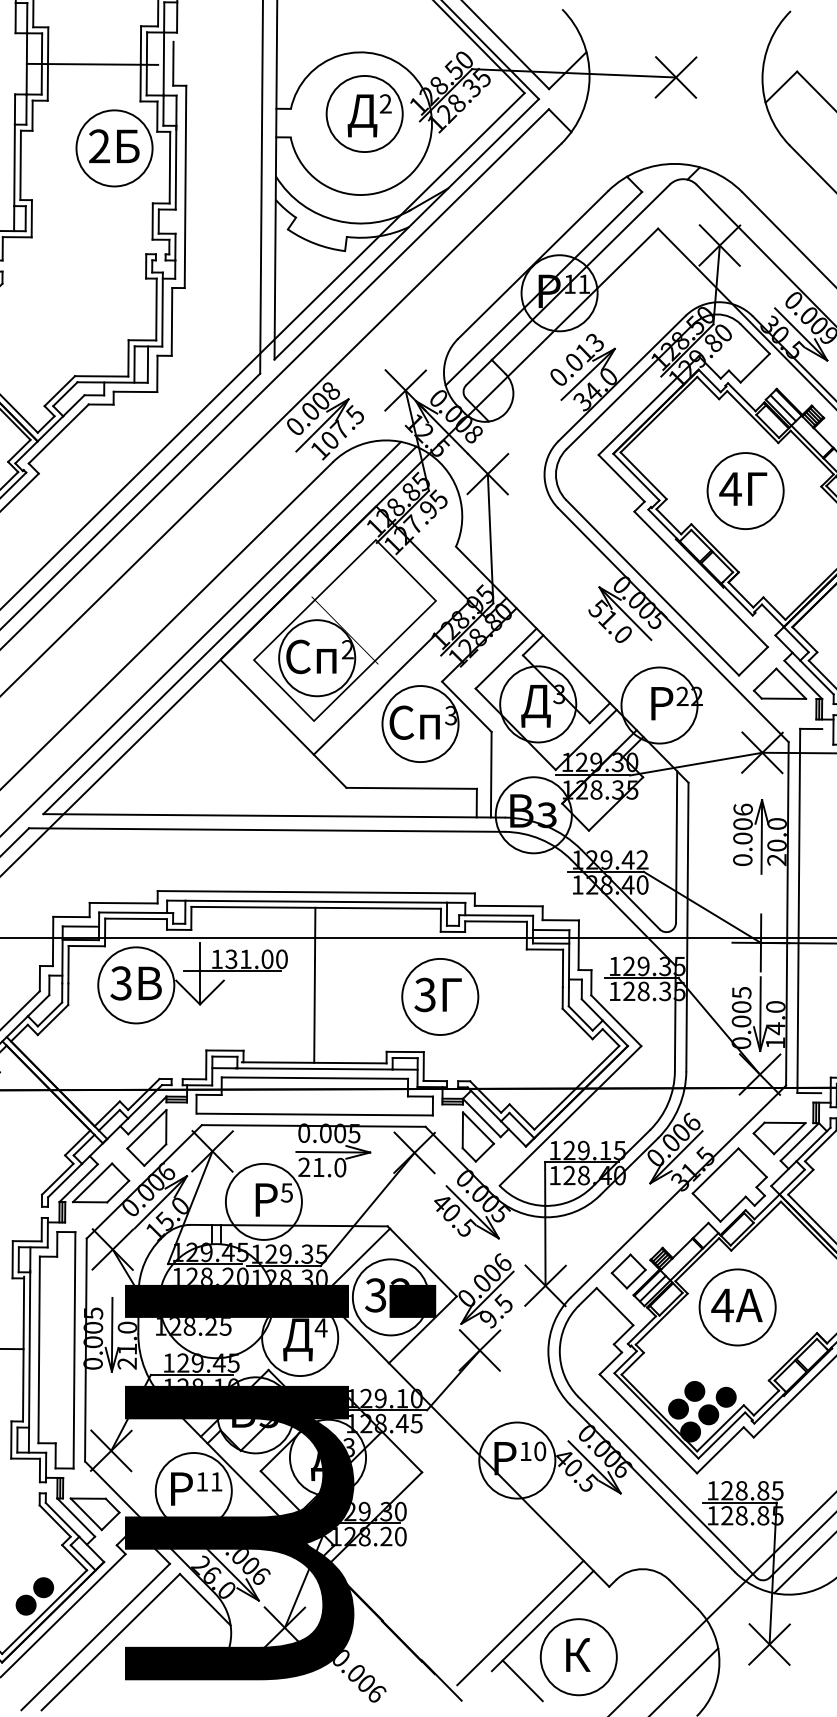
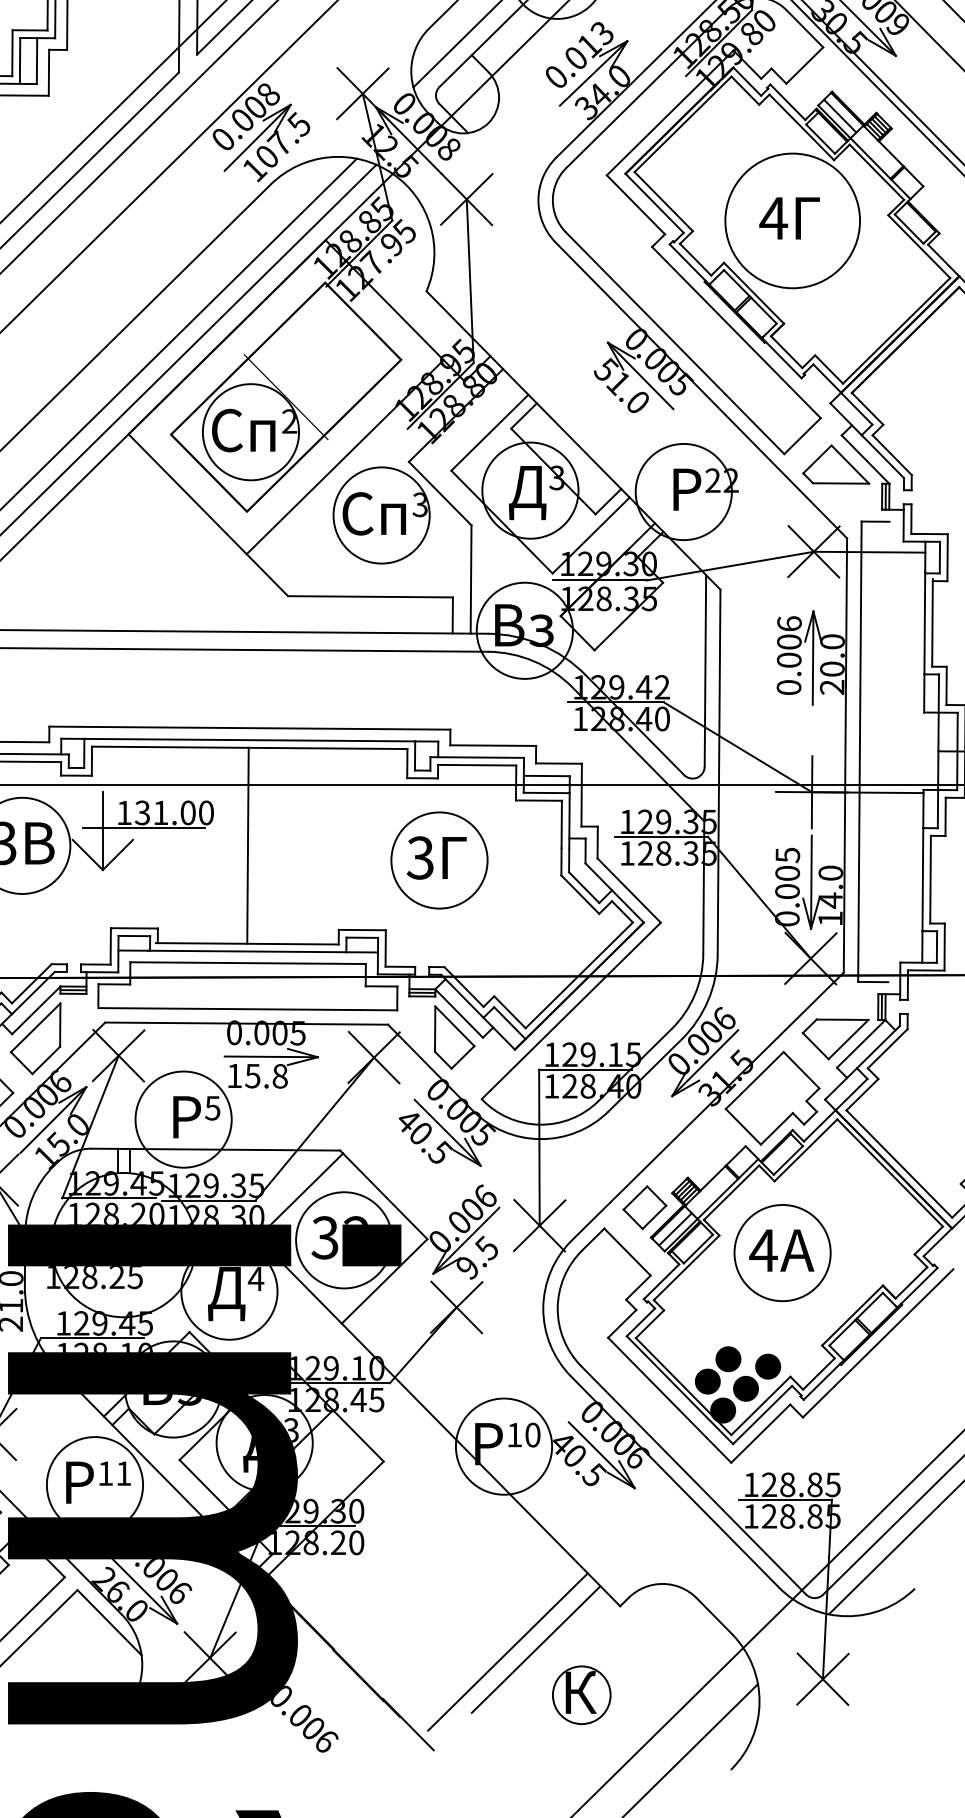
circle: (745, 491) -> (792, 221), size x1.4
part: (440, 996) -> (439, 859), moved
text: (322, 1167) -> (257, 1076), 21.0 -> 15.8
circle: (578, 1657) -> (581, 1695), size x0.6
line: (522, 1680) -> (510, 1724), removed

